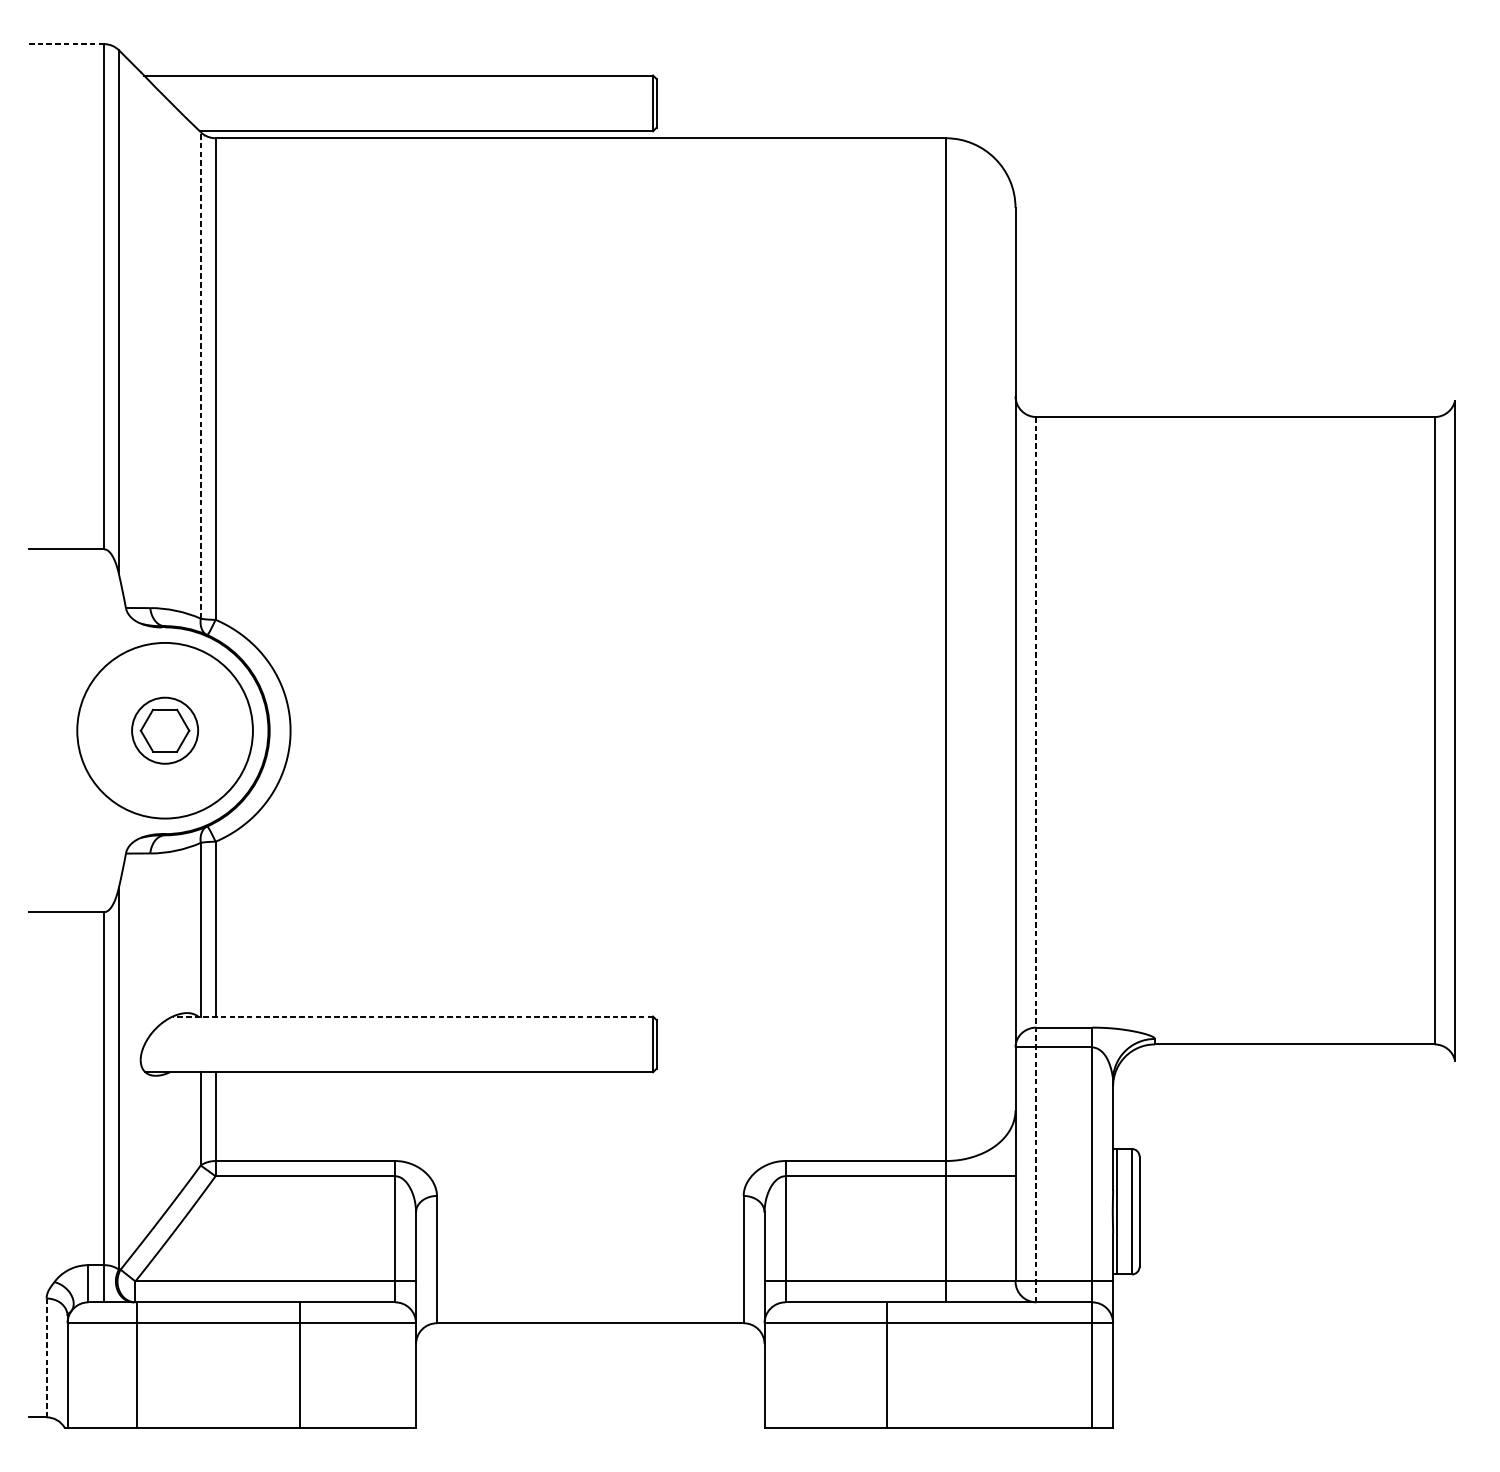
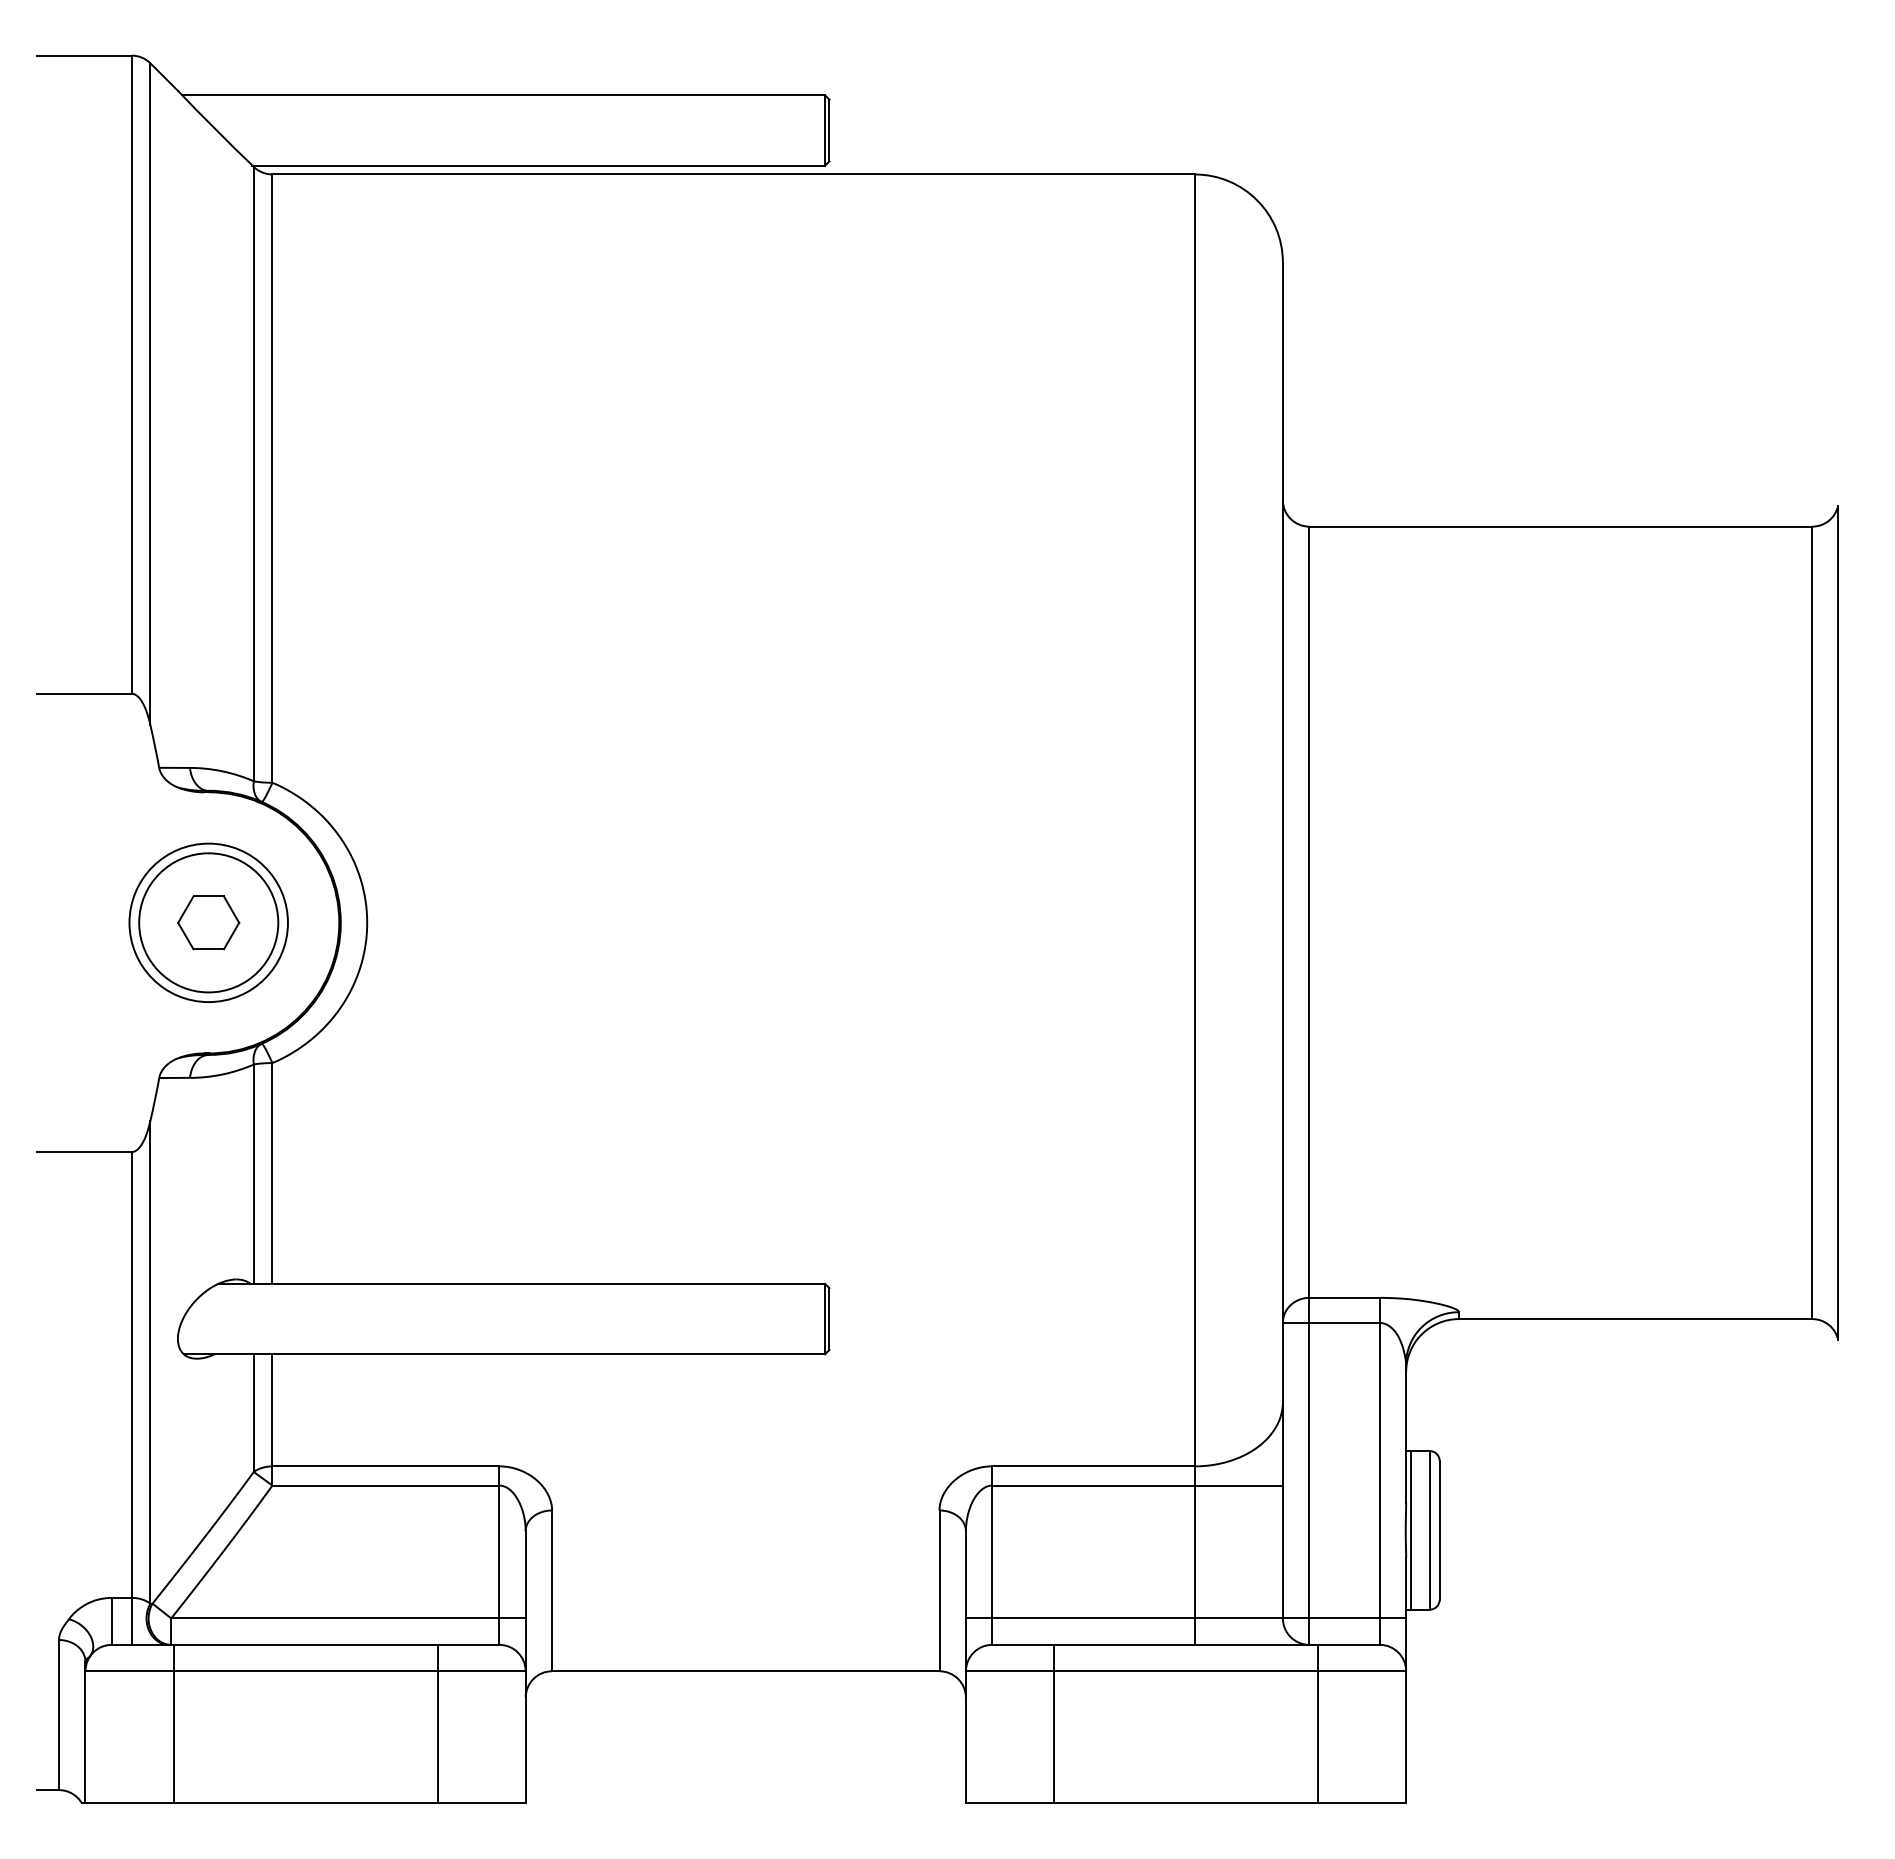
line: (65, 44) -> (83, 55), dashed -> solid
line: (200, 374) -> (253, 473), dashed -> solid
circle: (164, 730) -> (208, 922), size x0.71
circle: (164, 730) -> (208, 922), size x1.67
line: (1036, 860) -> (1309, 1086), dashed -> solid
line: (412, 1016) -> (521, 1283), dashed -> solid
line: (46, 1357) -> (59, 1714), dashed -> solid
line: (300, 1364) -> (437, 1723), moved
line: (886, 1364) -> (1053, 1723), moved
line: (1092, 1364) -> (1318, 1723), moved

